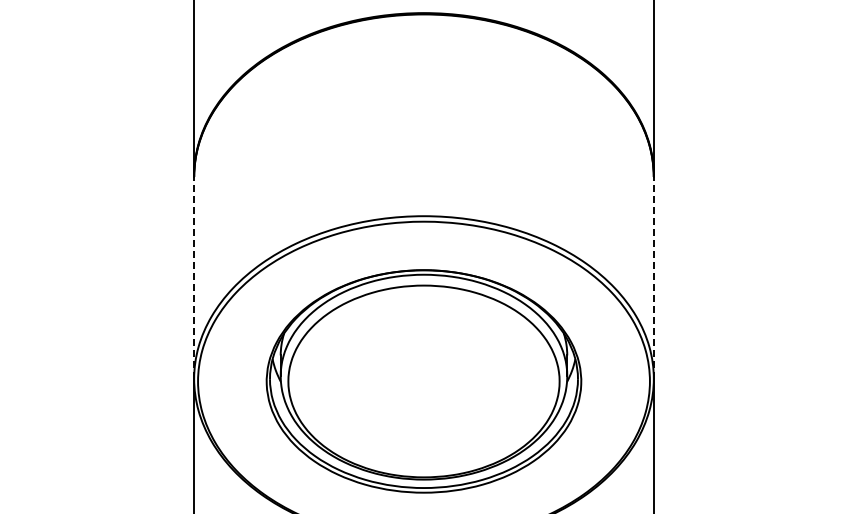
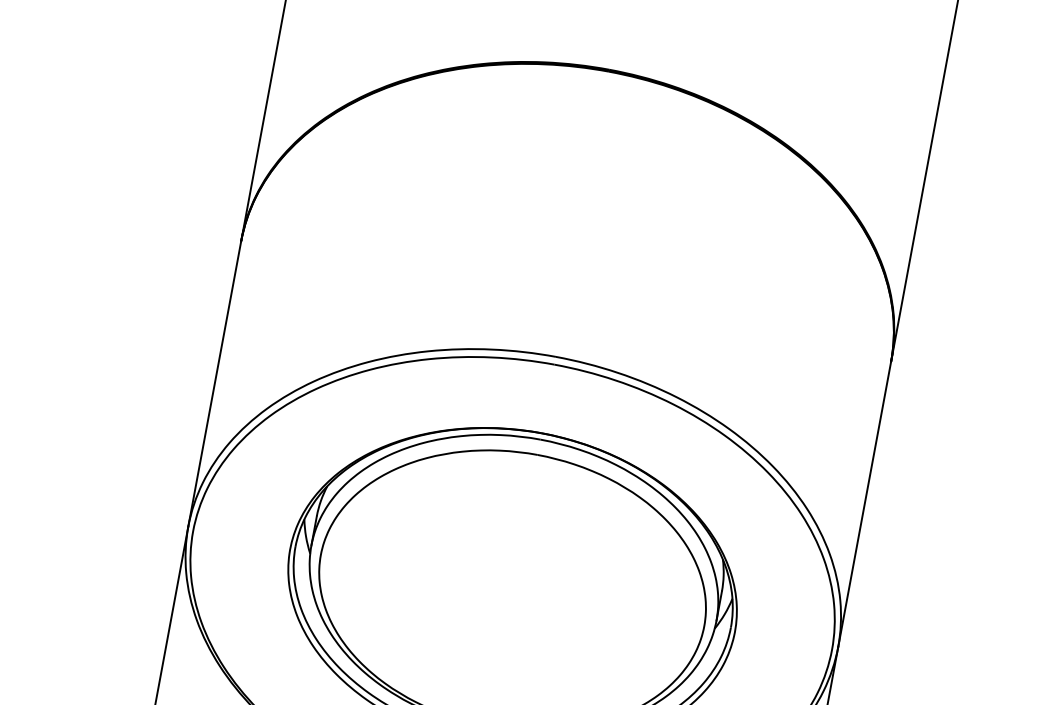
line: (194, 277) -> (215, 383), dashed -> solid
line: (653, 277) -> (864, 503), dashed -> solid

